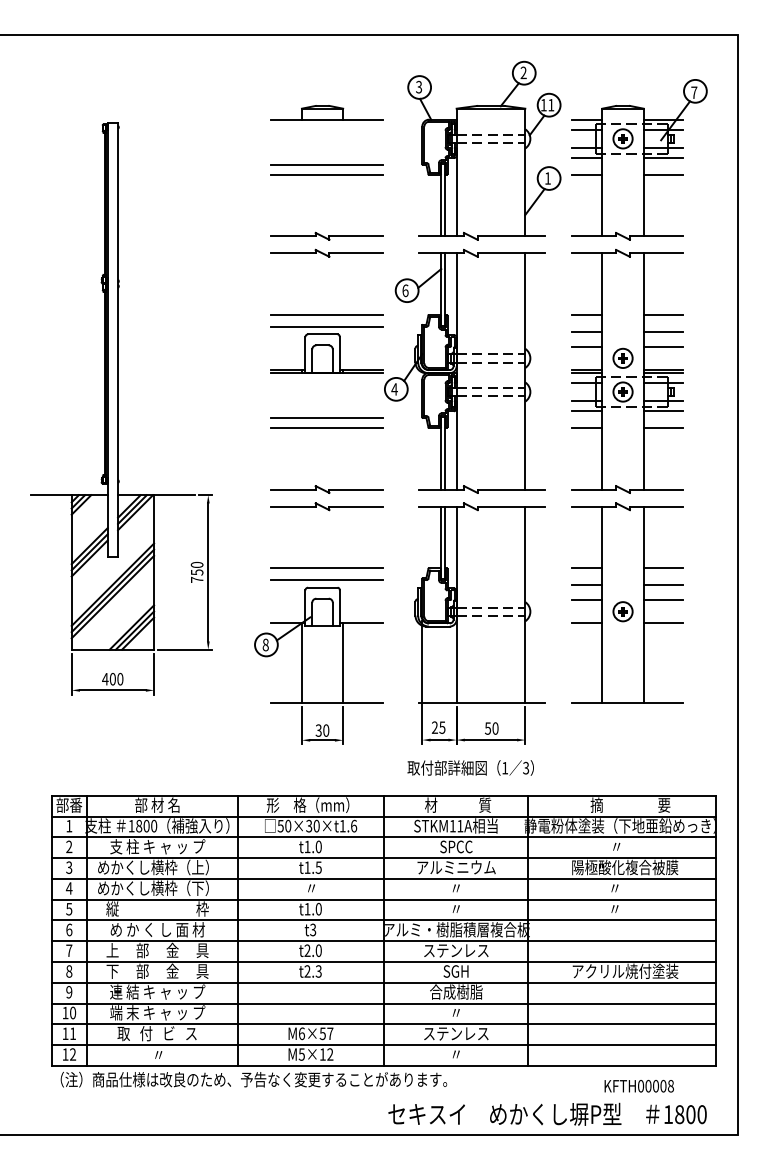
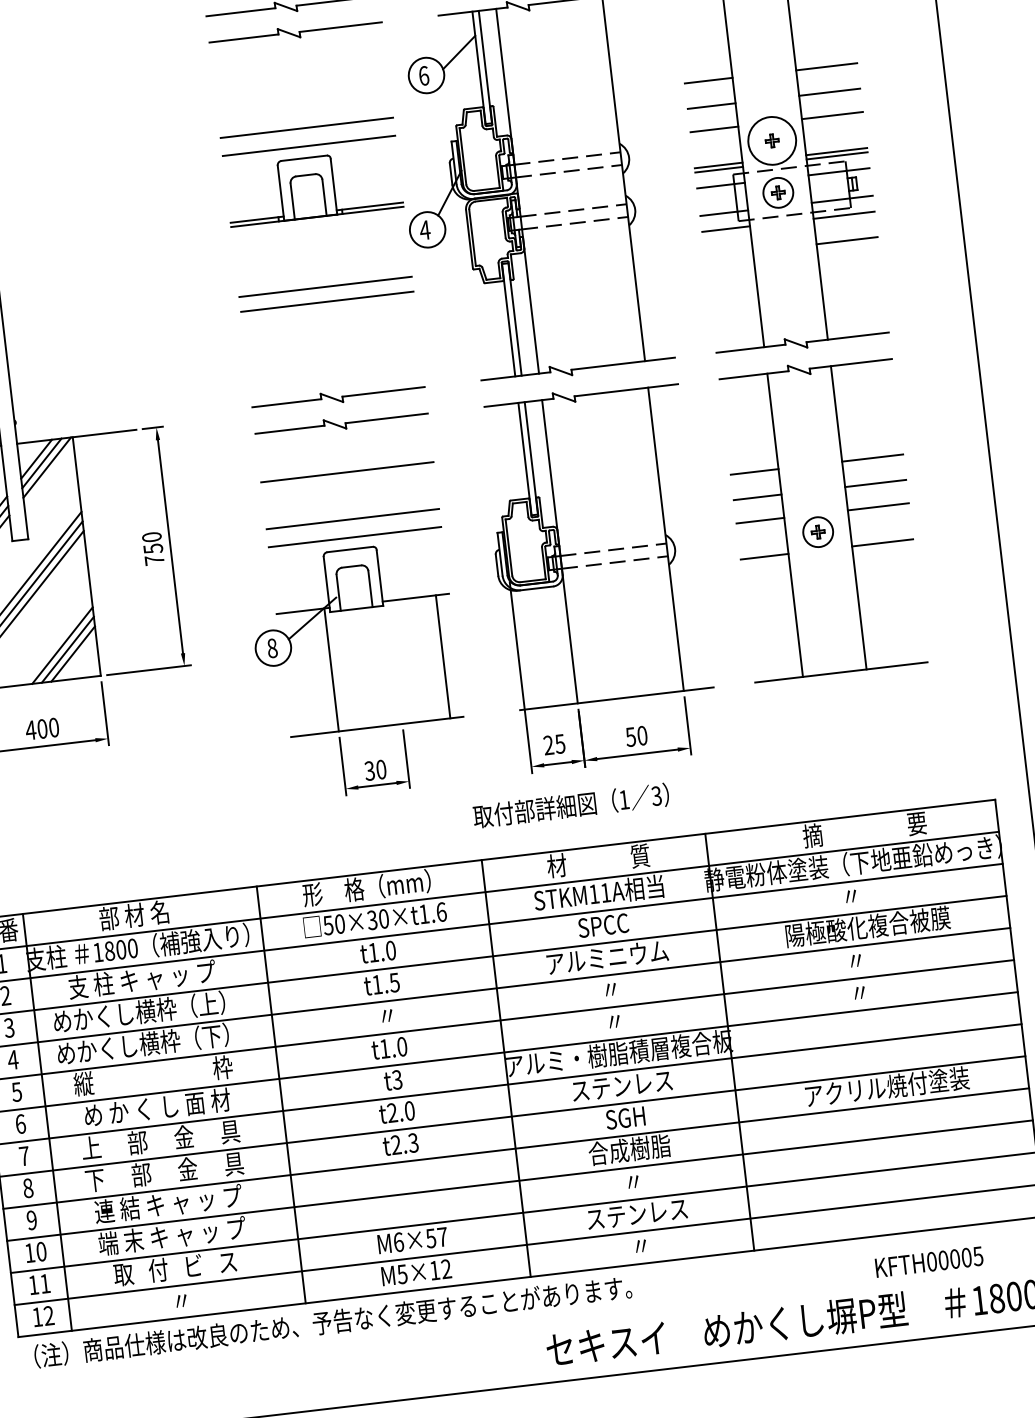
circle: (622, 358) -> (771, 141), size x1.6
line: (586, 427) -> (728, 254), removed
line: (326, 537) -> (346, 471), added
line: (343, 663) -> (443, 657), moved
text: (470, 767) -> (570, 805), moved
text: (670, 1086) -> (977, 1256), KFTH00008 -> KFTH00005

